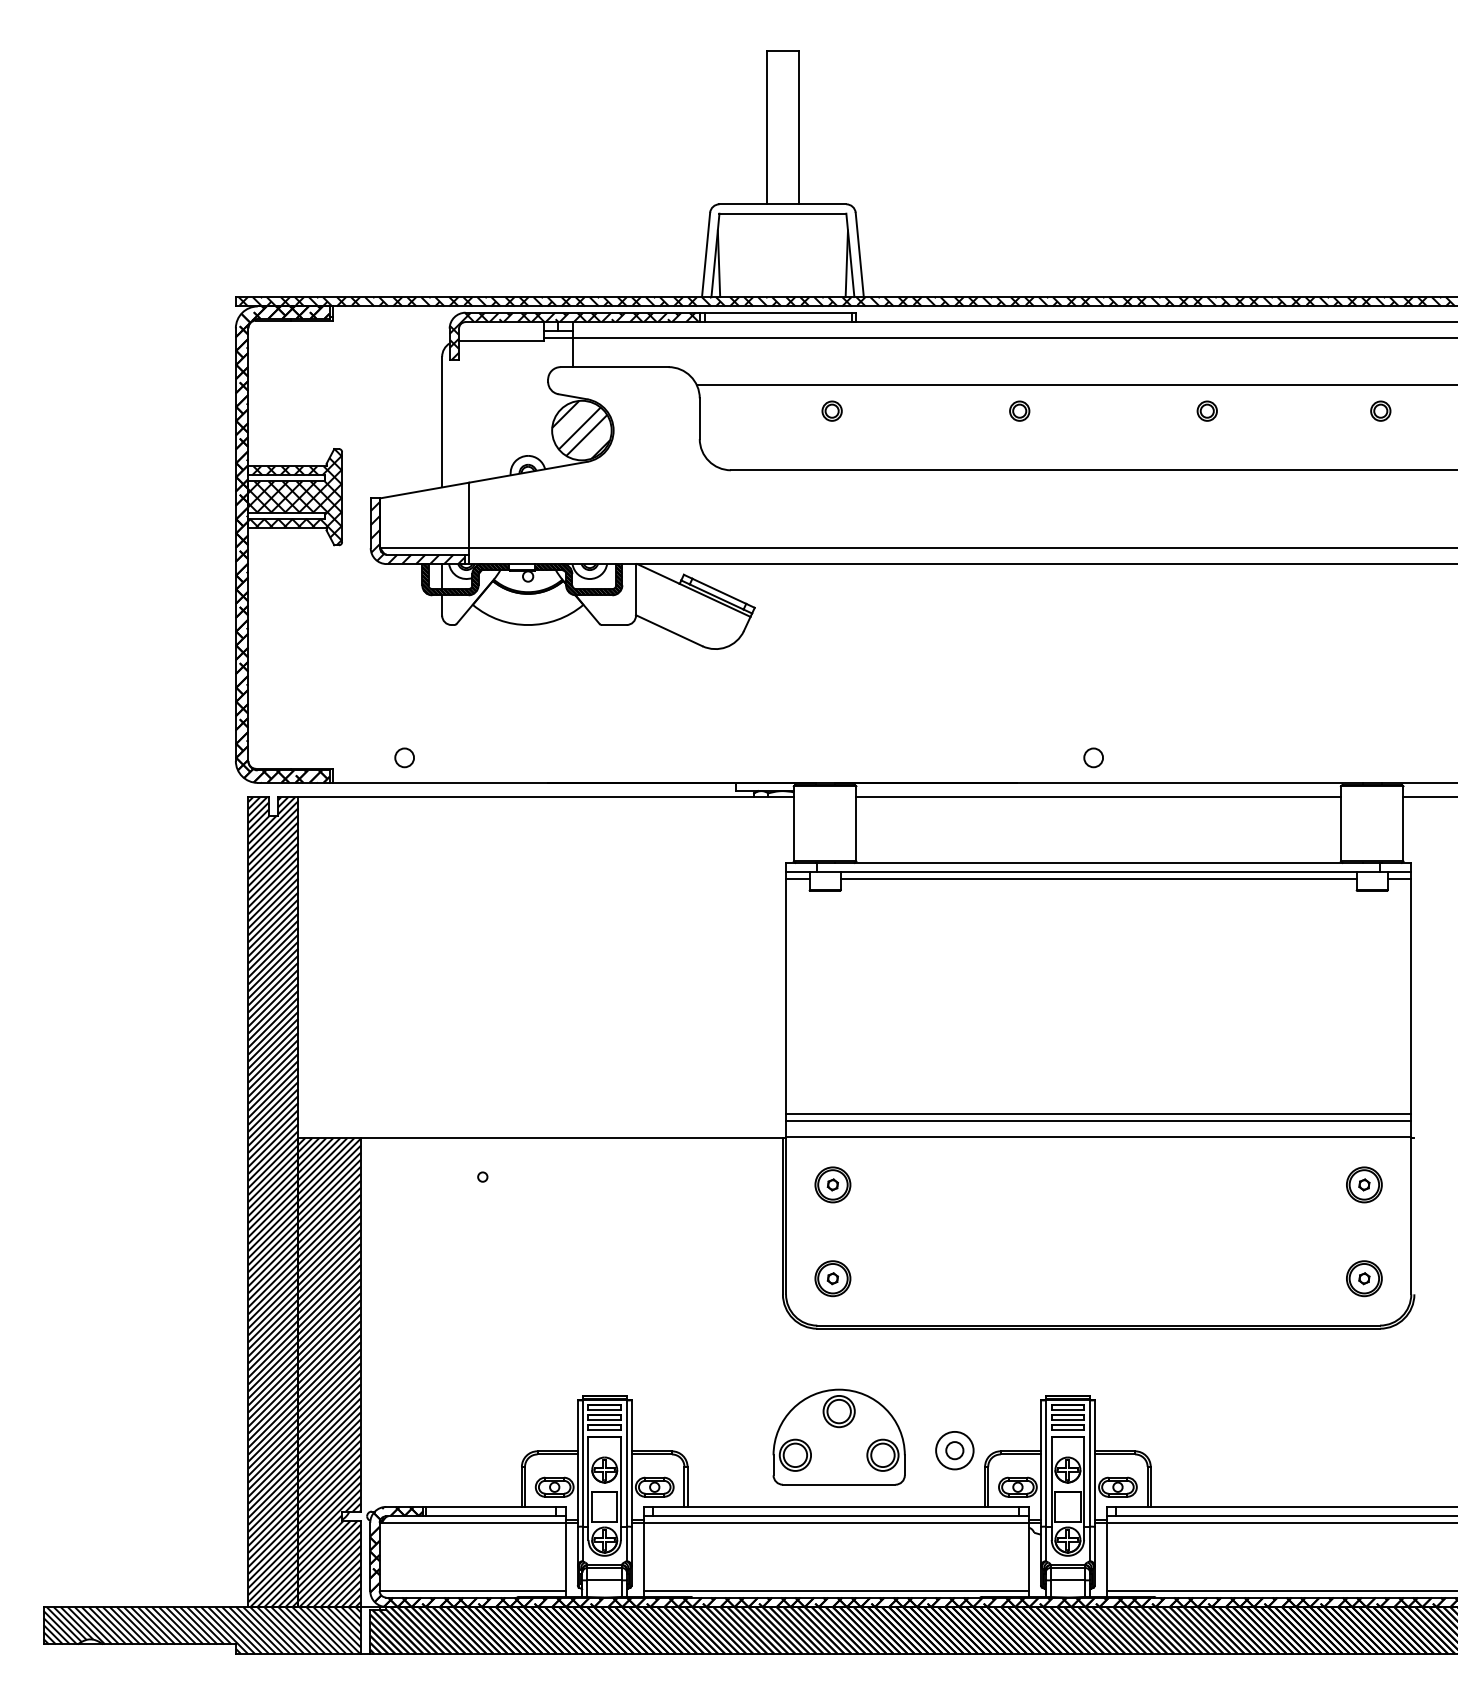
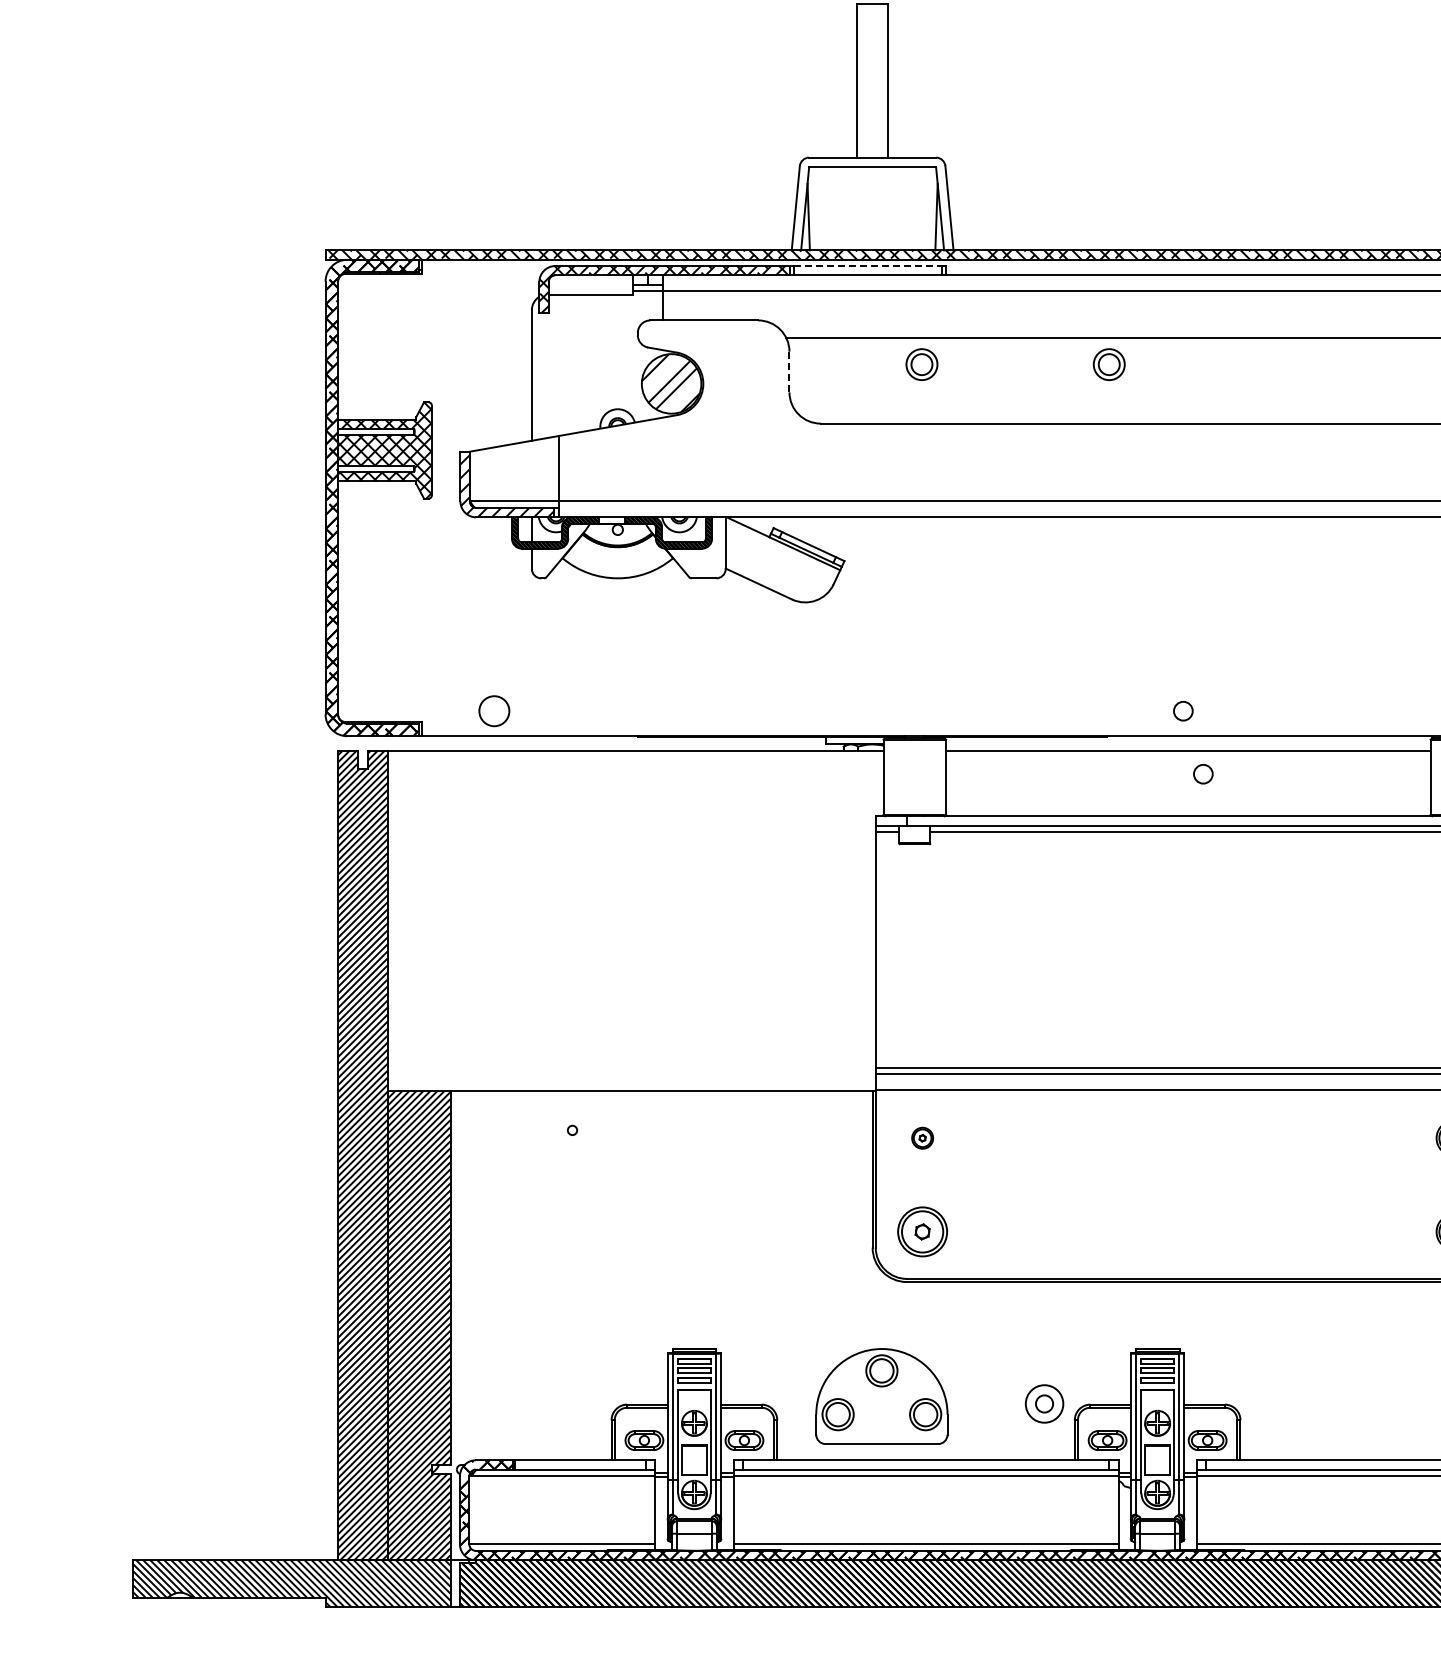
line: (778, 312) -> (868, 265), solid -> dashed
part: (831, 410) -> (921, 363), size x1.6
part: (1019, 410) -> (1109, 363), size x1.6
part: (1206, 410) -> (1296, 363), removed
line: (699, 419) -> (789, 372), solid -> dashed
circle: (404, 757) -> (494, 710), size x1.6
circle: (1113, 820) -> (1203, 773), added
part: (832, 1184) -> (922, 1137), size x0.6
part: (832, 1278) -> (922, 1231), size x1.4
part: (838, 1436) -> (881, 1395), moved

